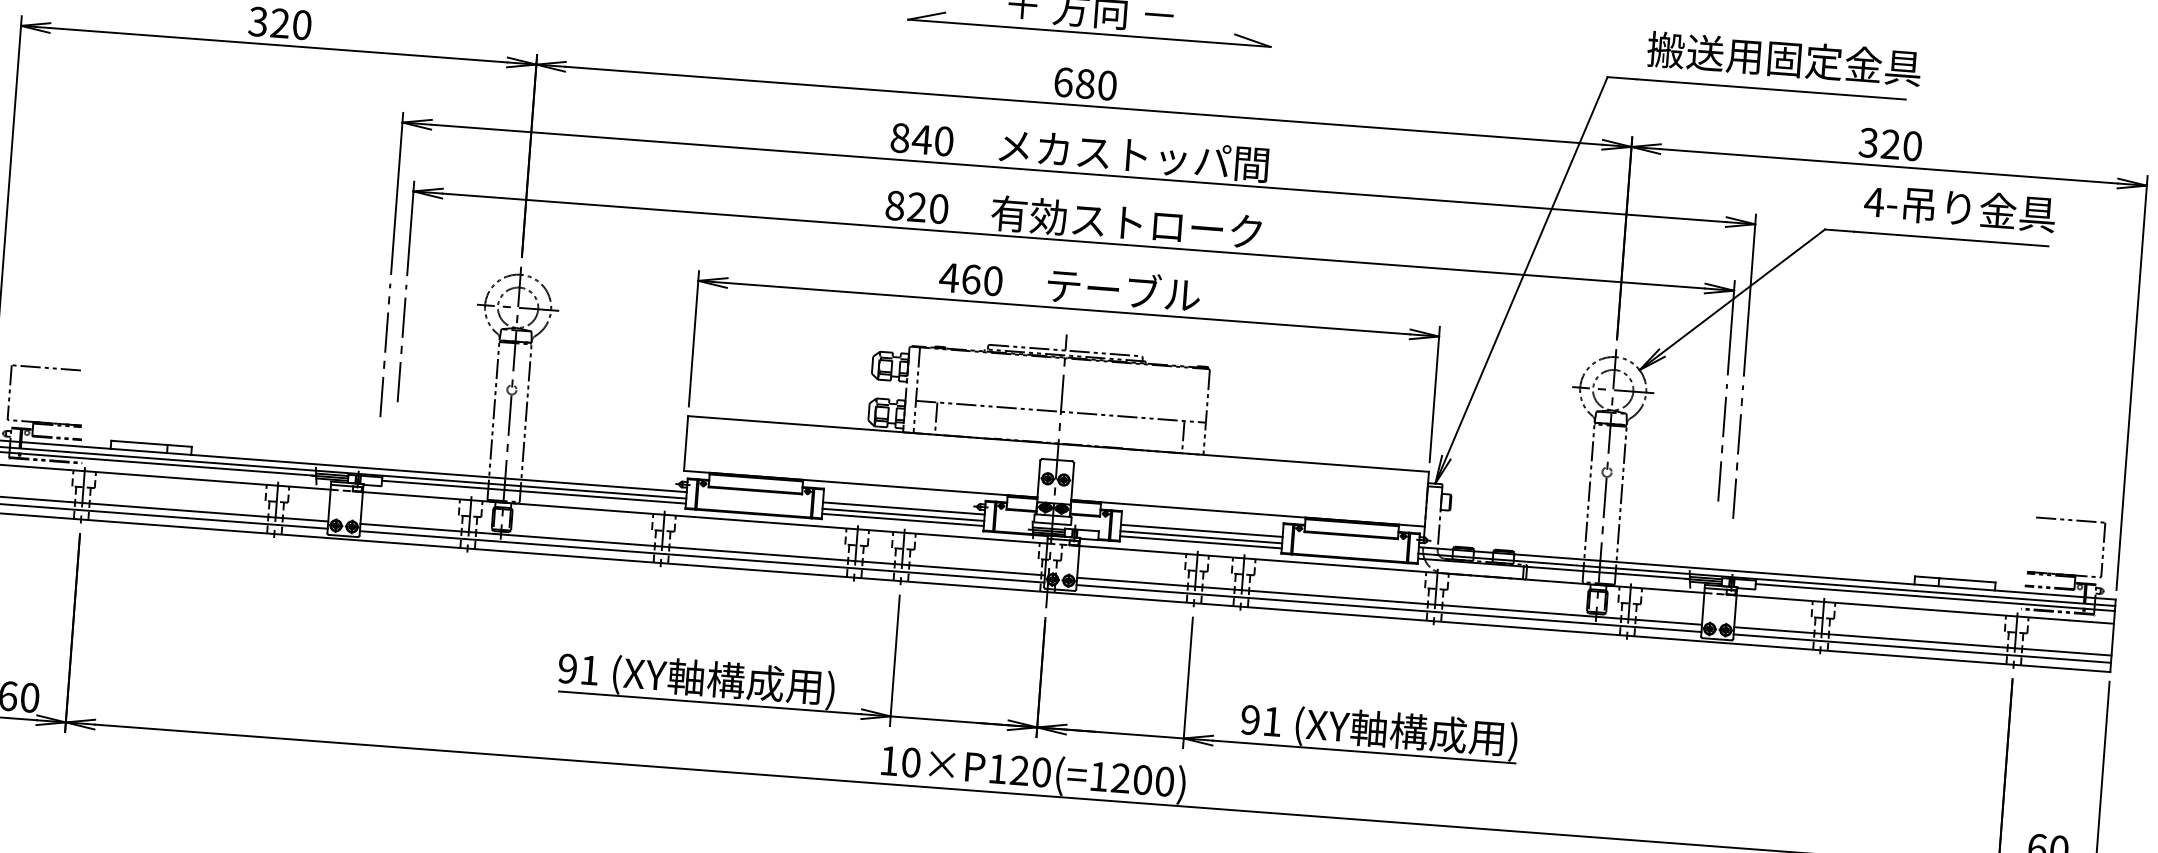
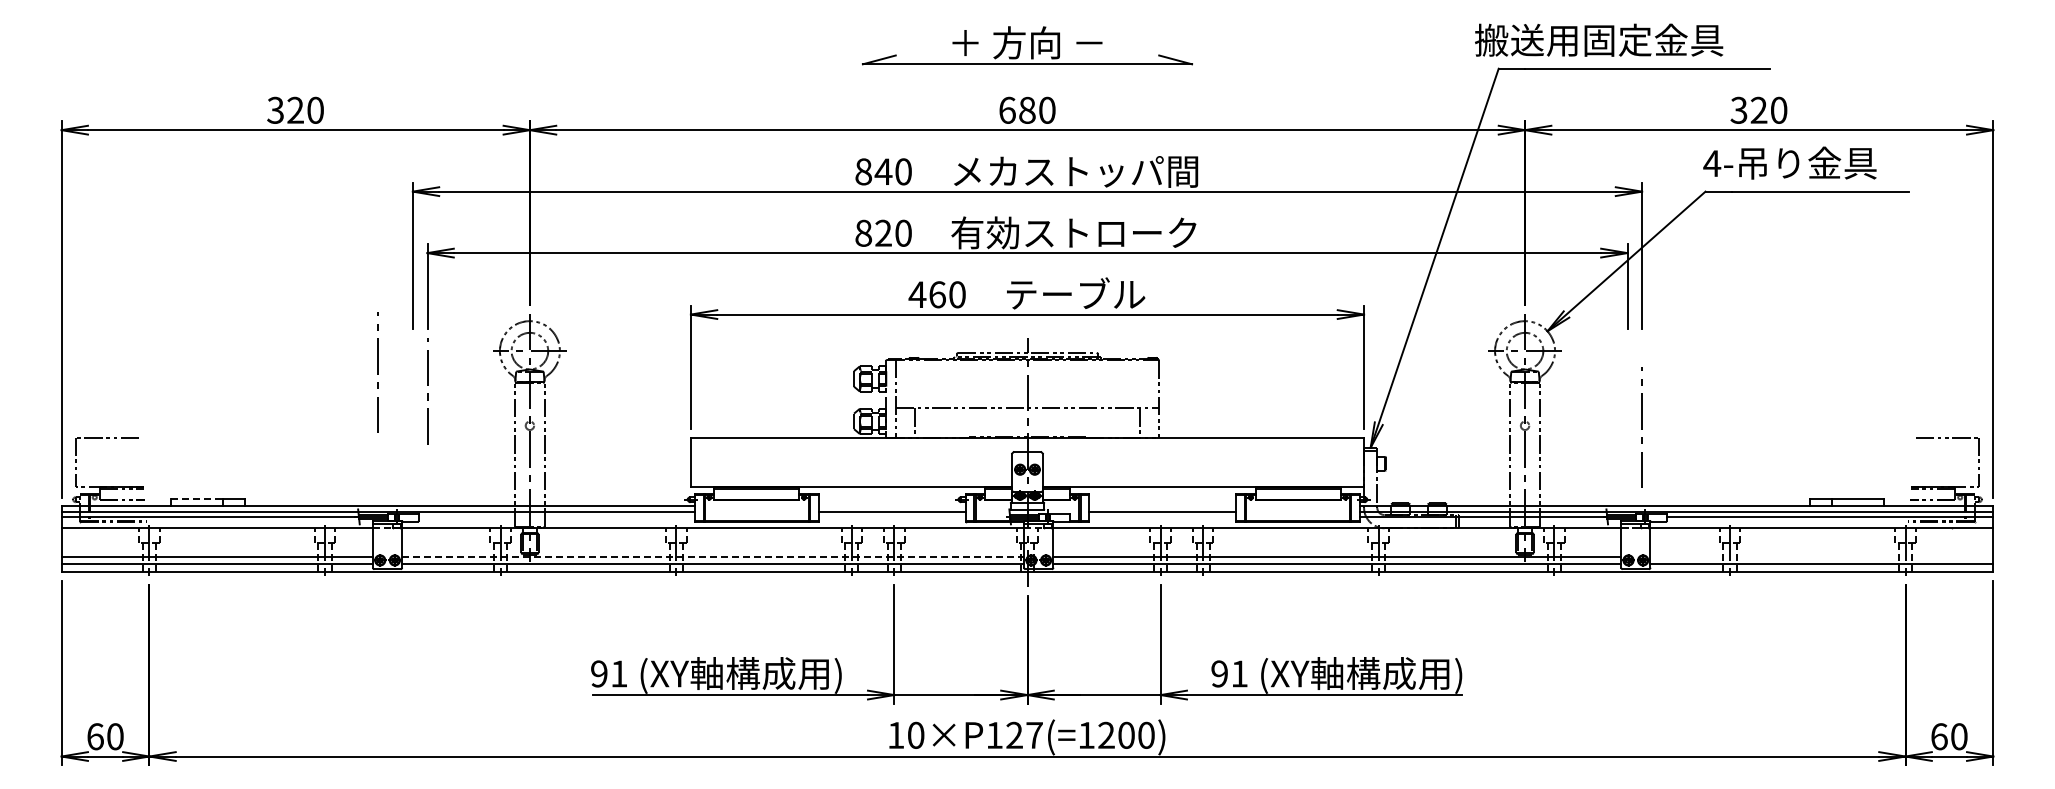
text: (1784, 58) -> (1599, 39), moved
text: (1959, 207) -> (1789, 162), moved
line: (384, 350) -> (377, 372), moved
line: (140, 442) -> (197, 498), solid -> dashed
line: (1722, 445) -> (1627, 393), removed
line: (1737, 451) -> (1641, 427), moved
line: (533, 491) -> (556, 516), removed
line: (903, 508) -> (891, 506), removed
line: (902, 519) -> (891, 516), removed
line: (1201, 531) -> (1162, 506), removed
line: (1200, 542) -> (1162, 516), removed
line: (703, 550) -> (713, 557), solid -> dashed
line: (1922, 641) -> (1821, 557), removed
text: (1041, 771) -> (1034, 734), 10×P120(=1200) -> 10×P127(=1200)

